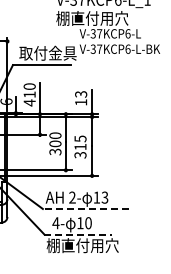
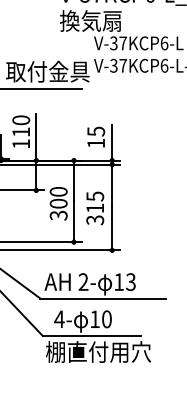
text: (92, 18) -> (112, 21), 棚直付用穴 -> 換気扇
text: (80, 94) -> (95, 131), 13 -> 15
text: (29, 102) -> (20, 143), 410 -> 110
line: (85, 208) -> (102, 297), dashed -> solid
line: (77, 234) -> (90, 335), dashed -> solid

